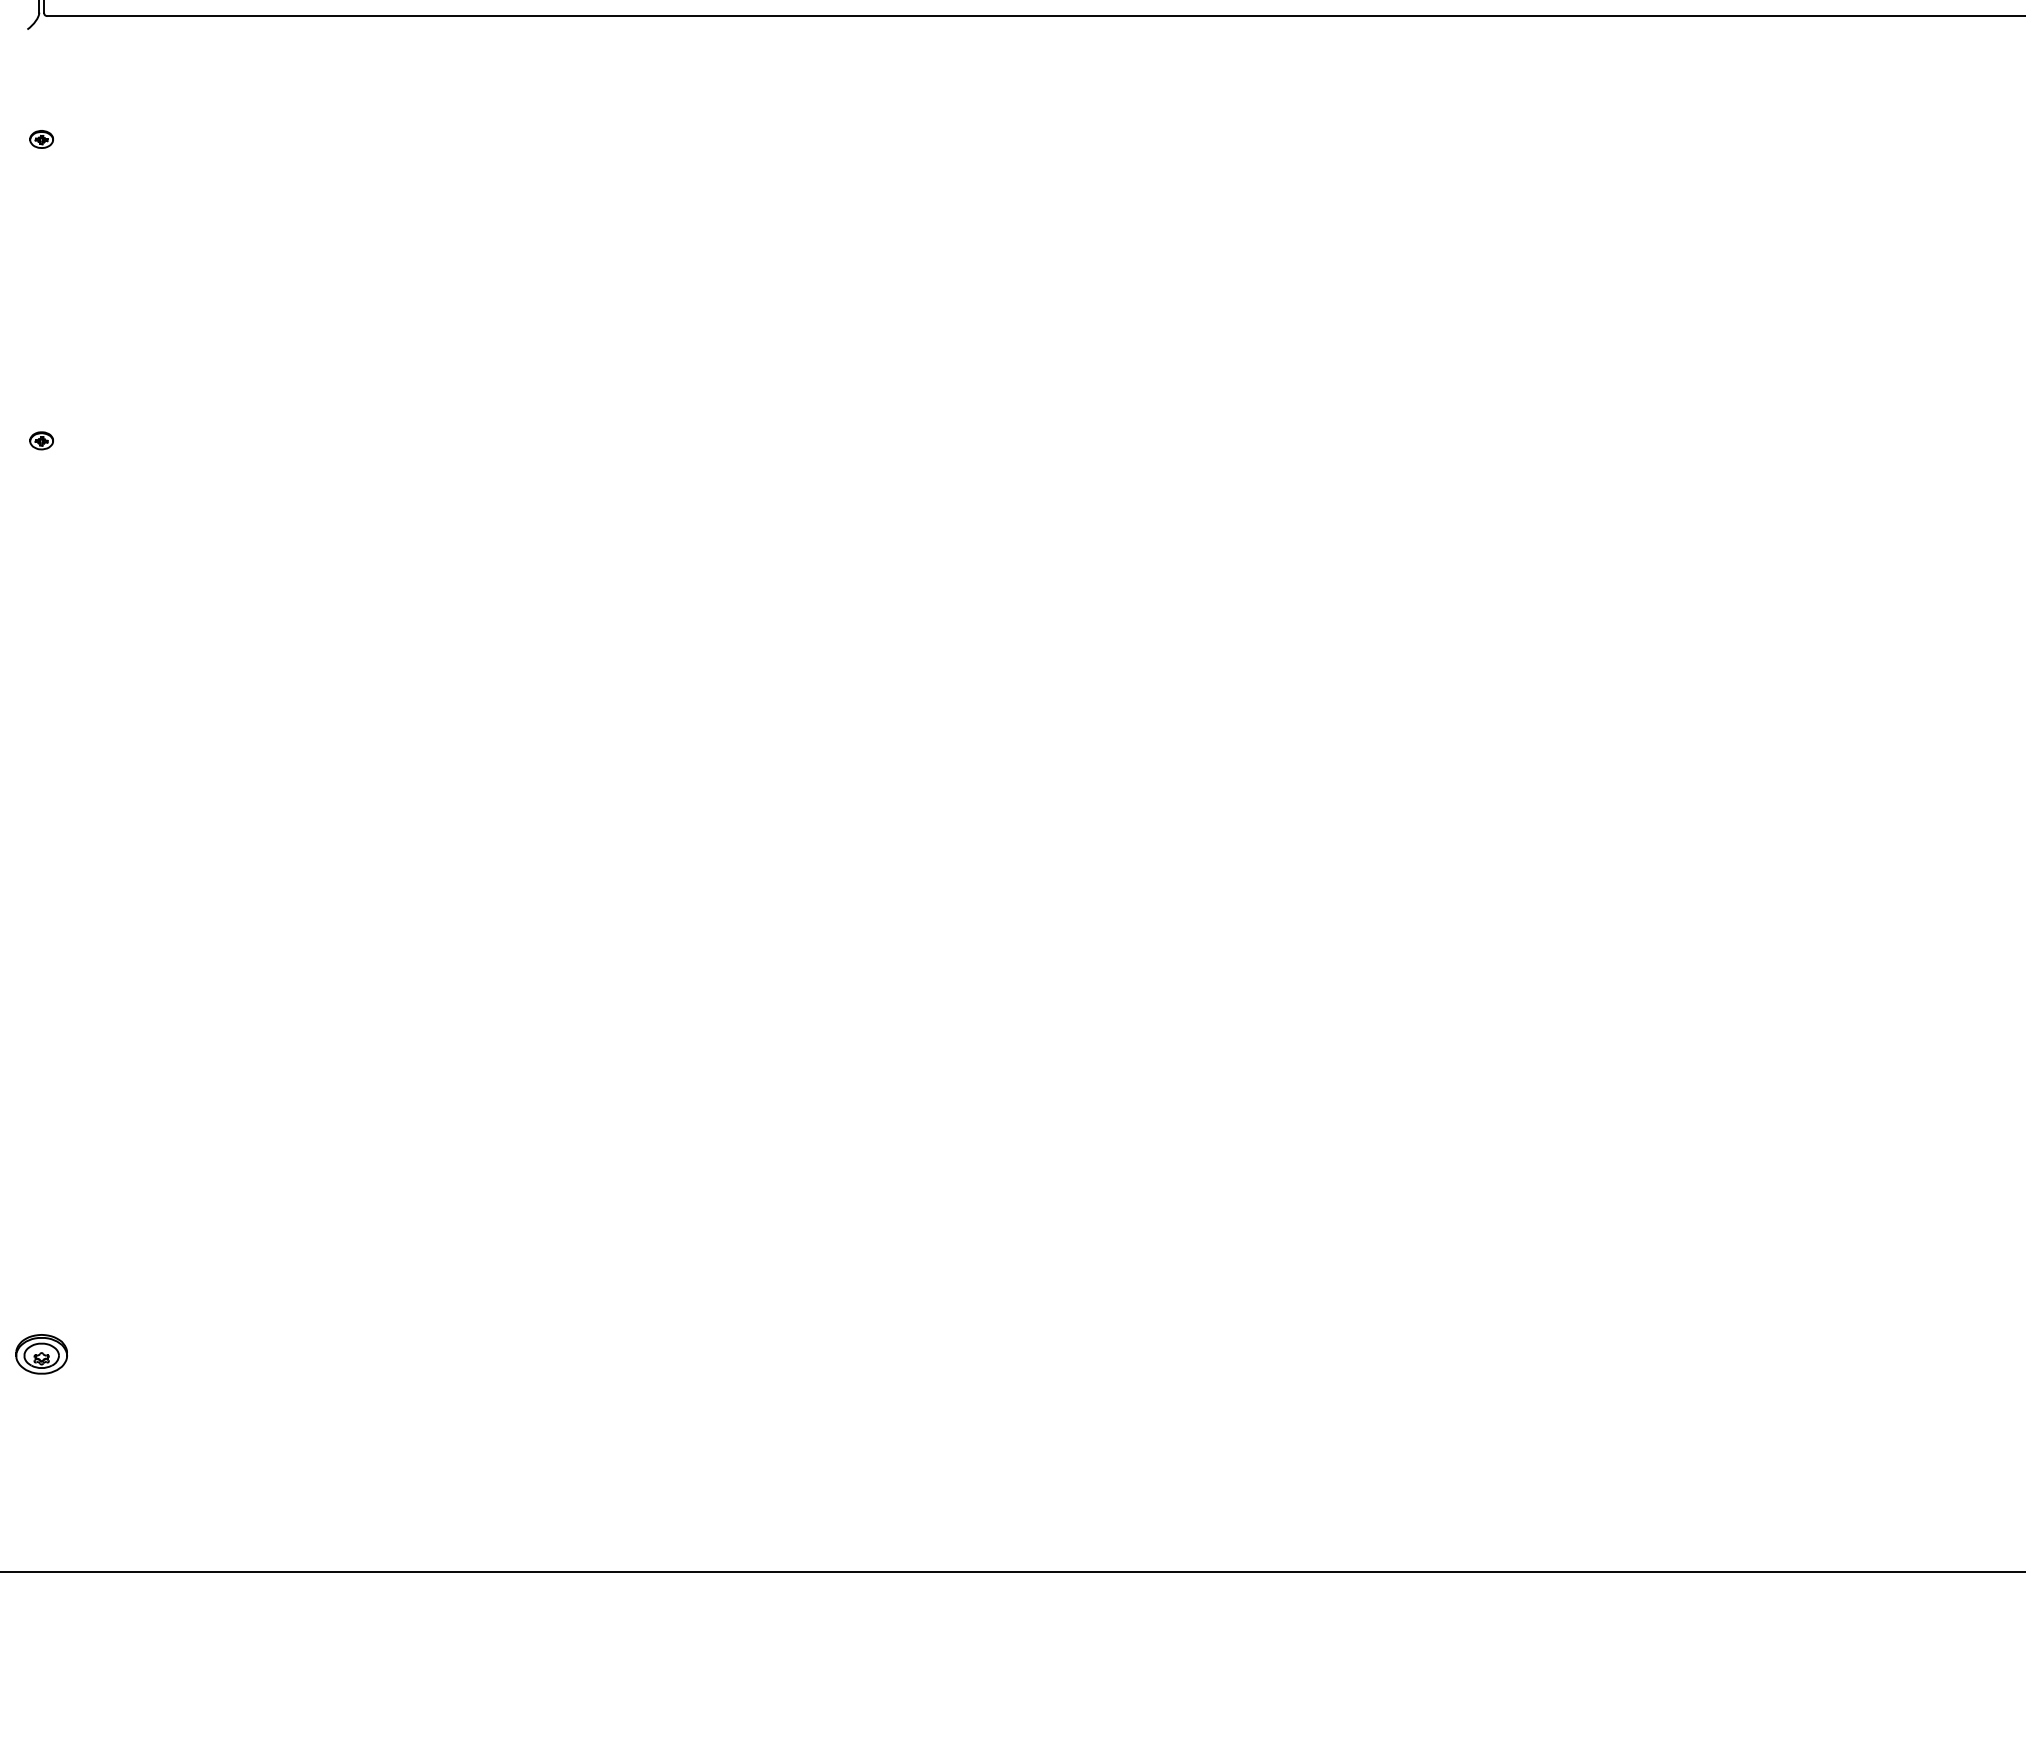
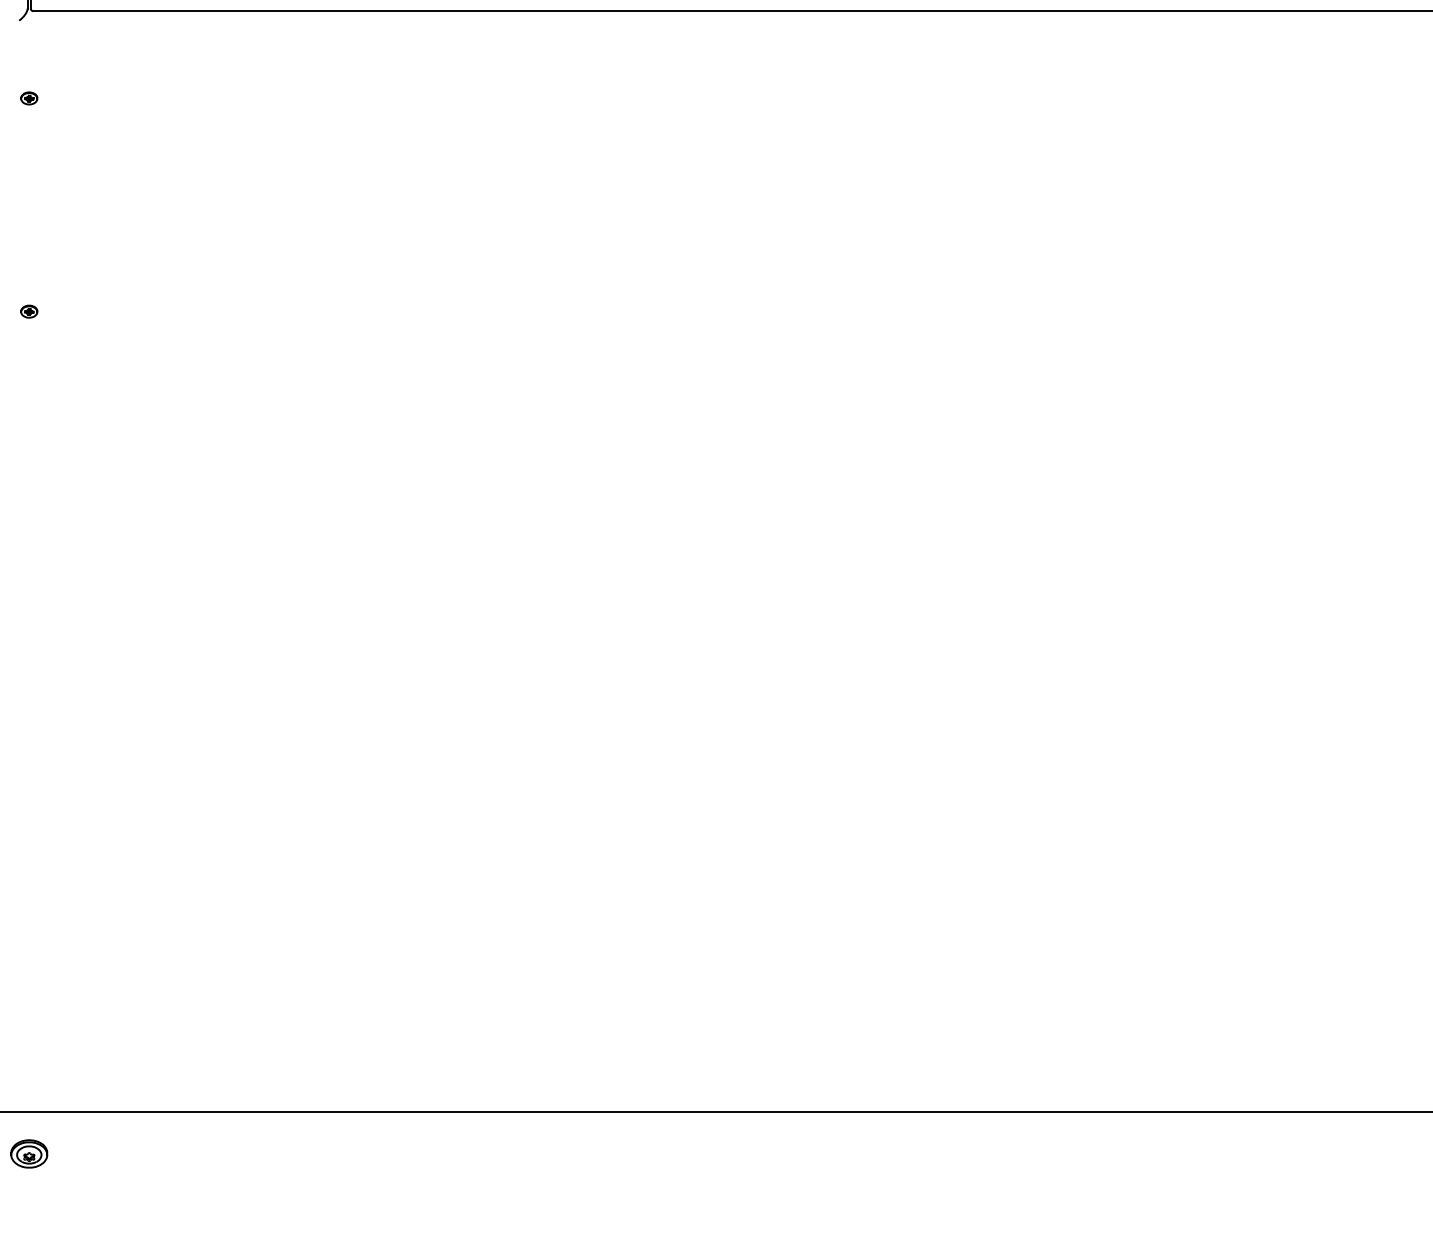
part: (41, 1354) -> (29, 1154), moved

